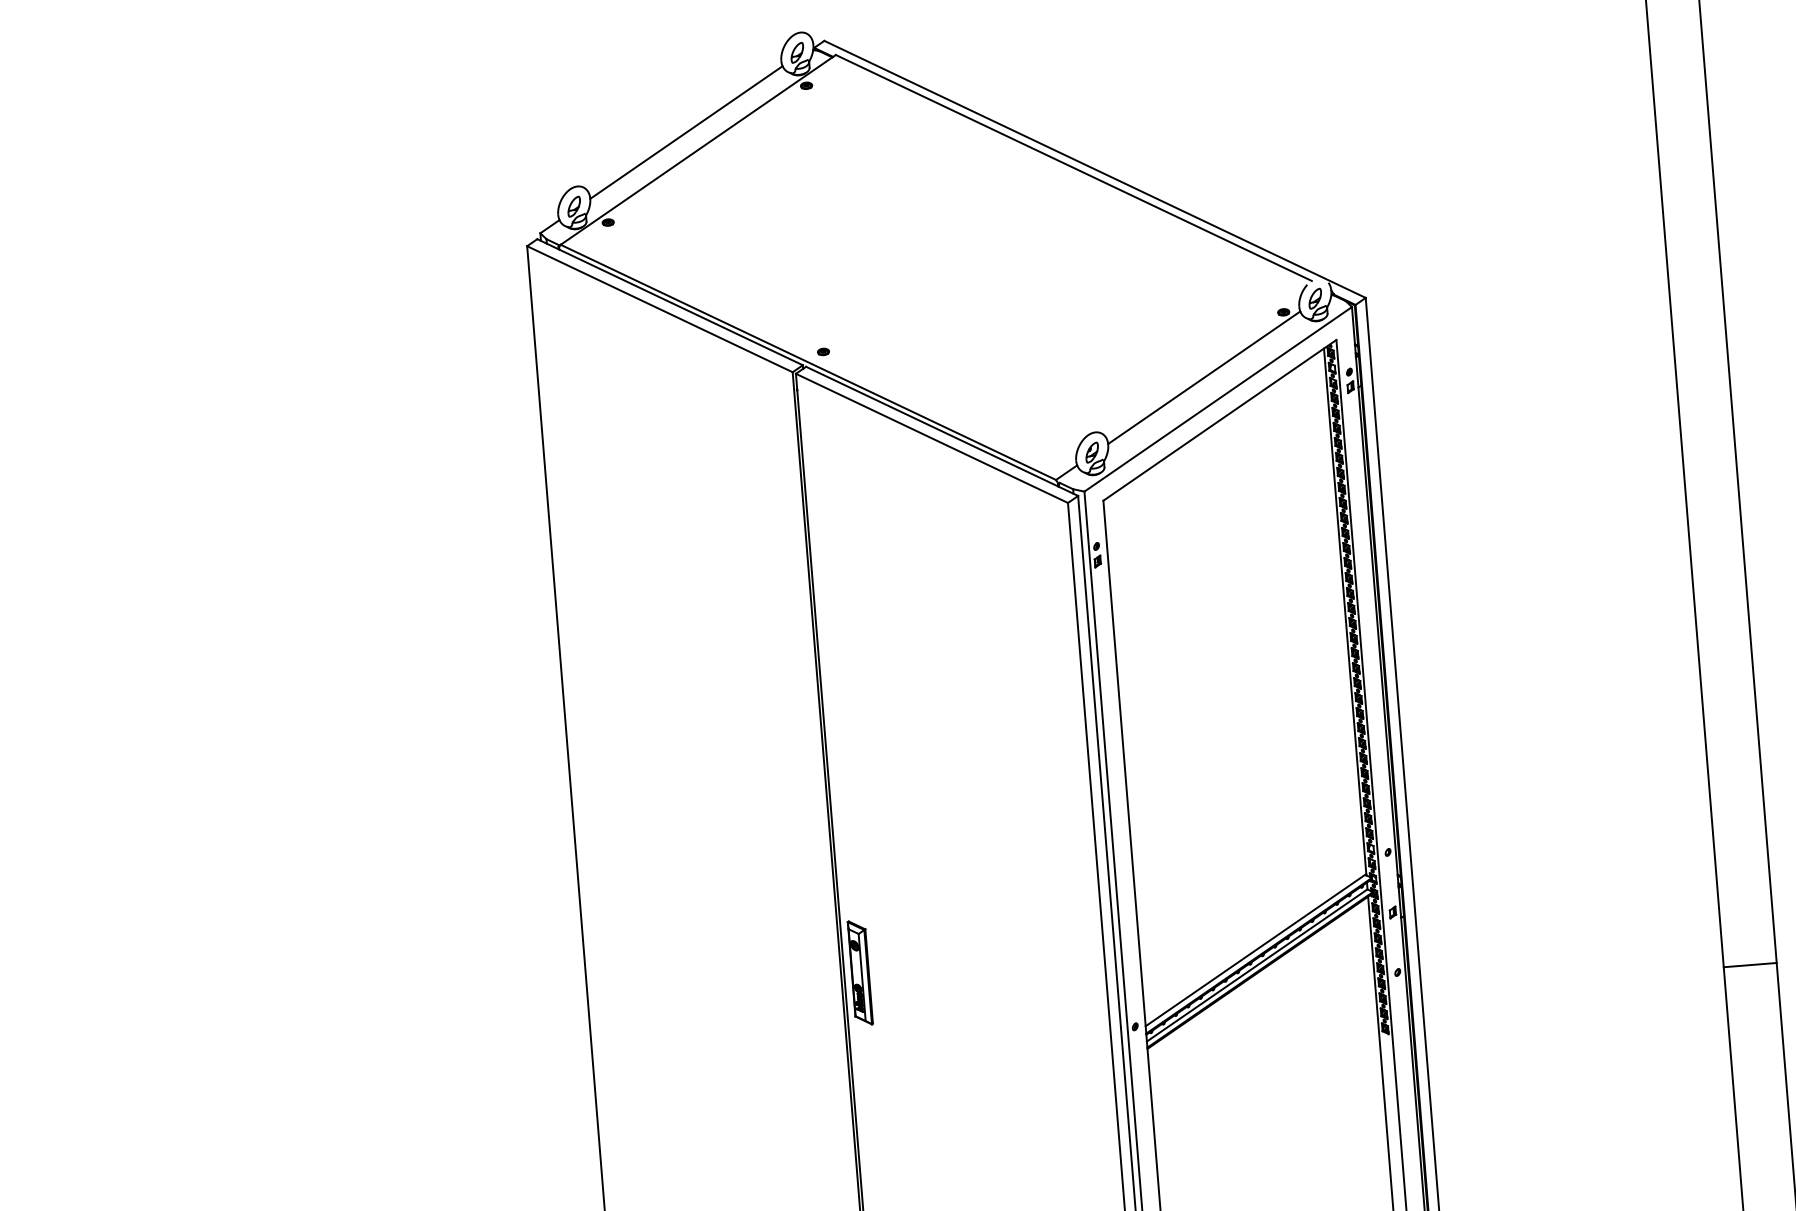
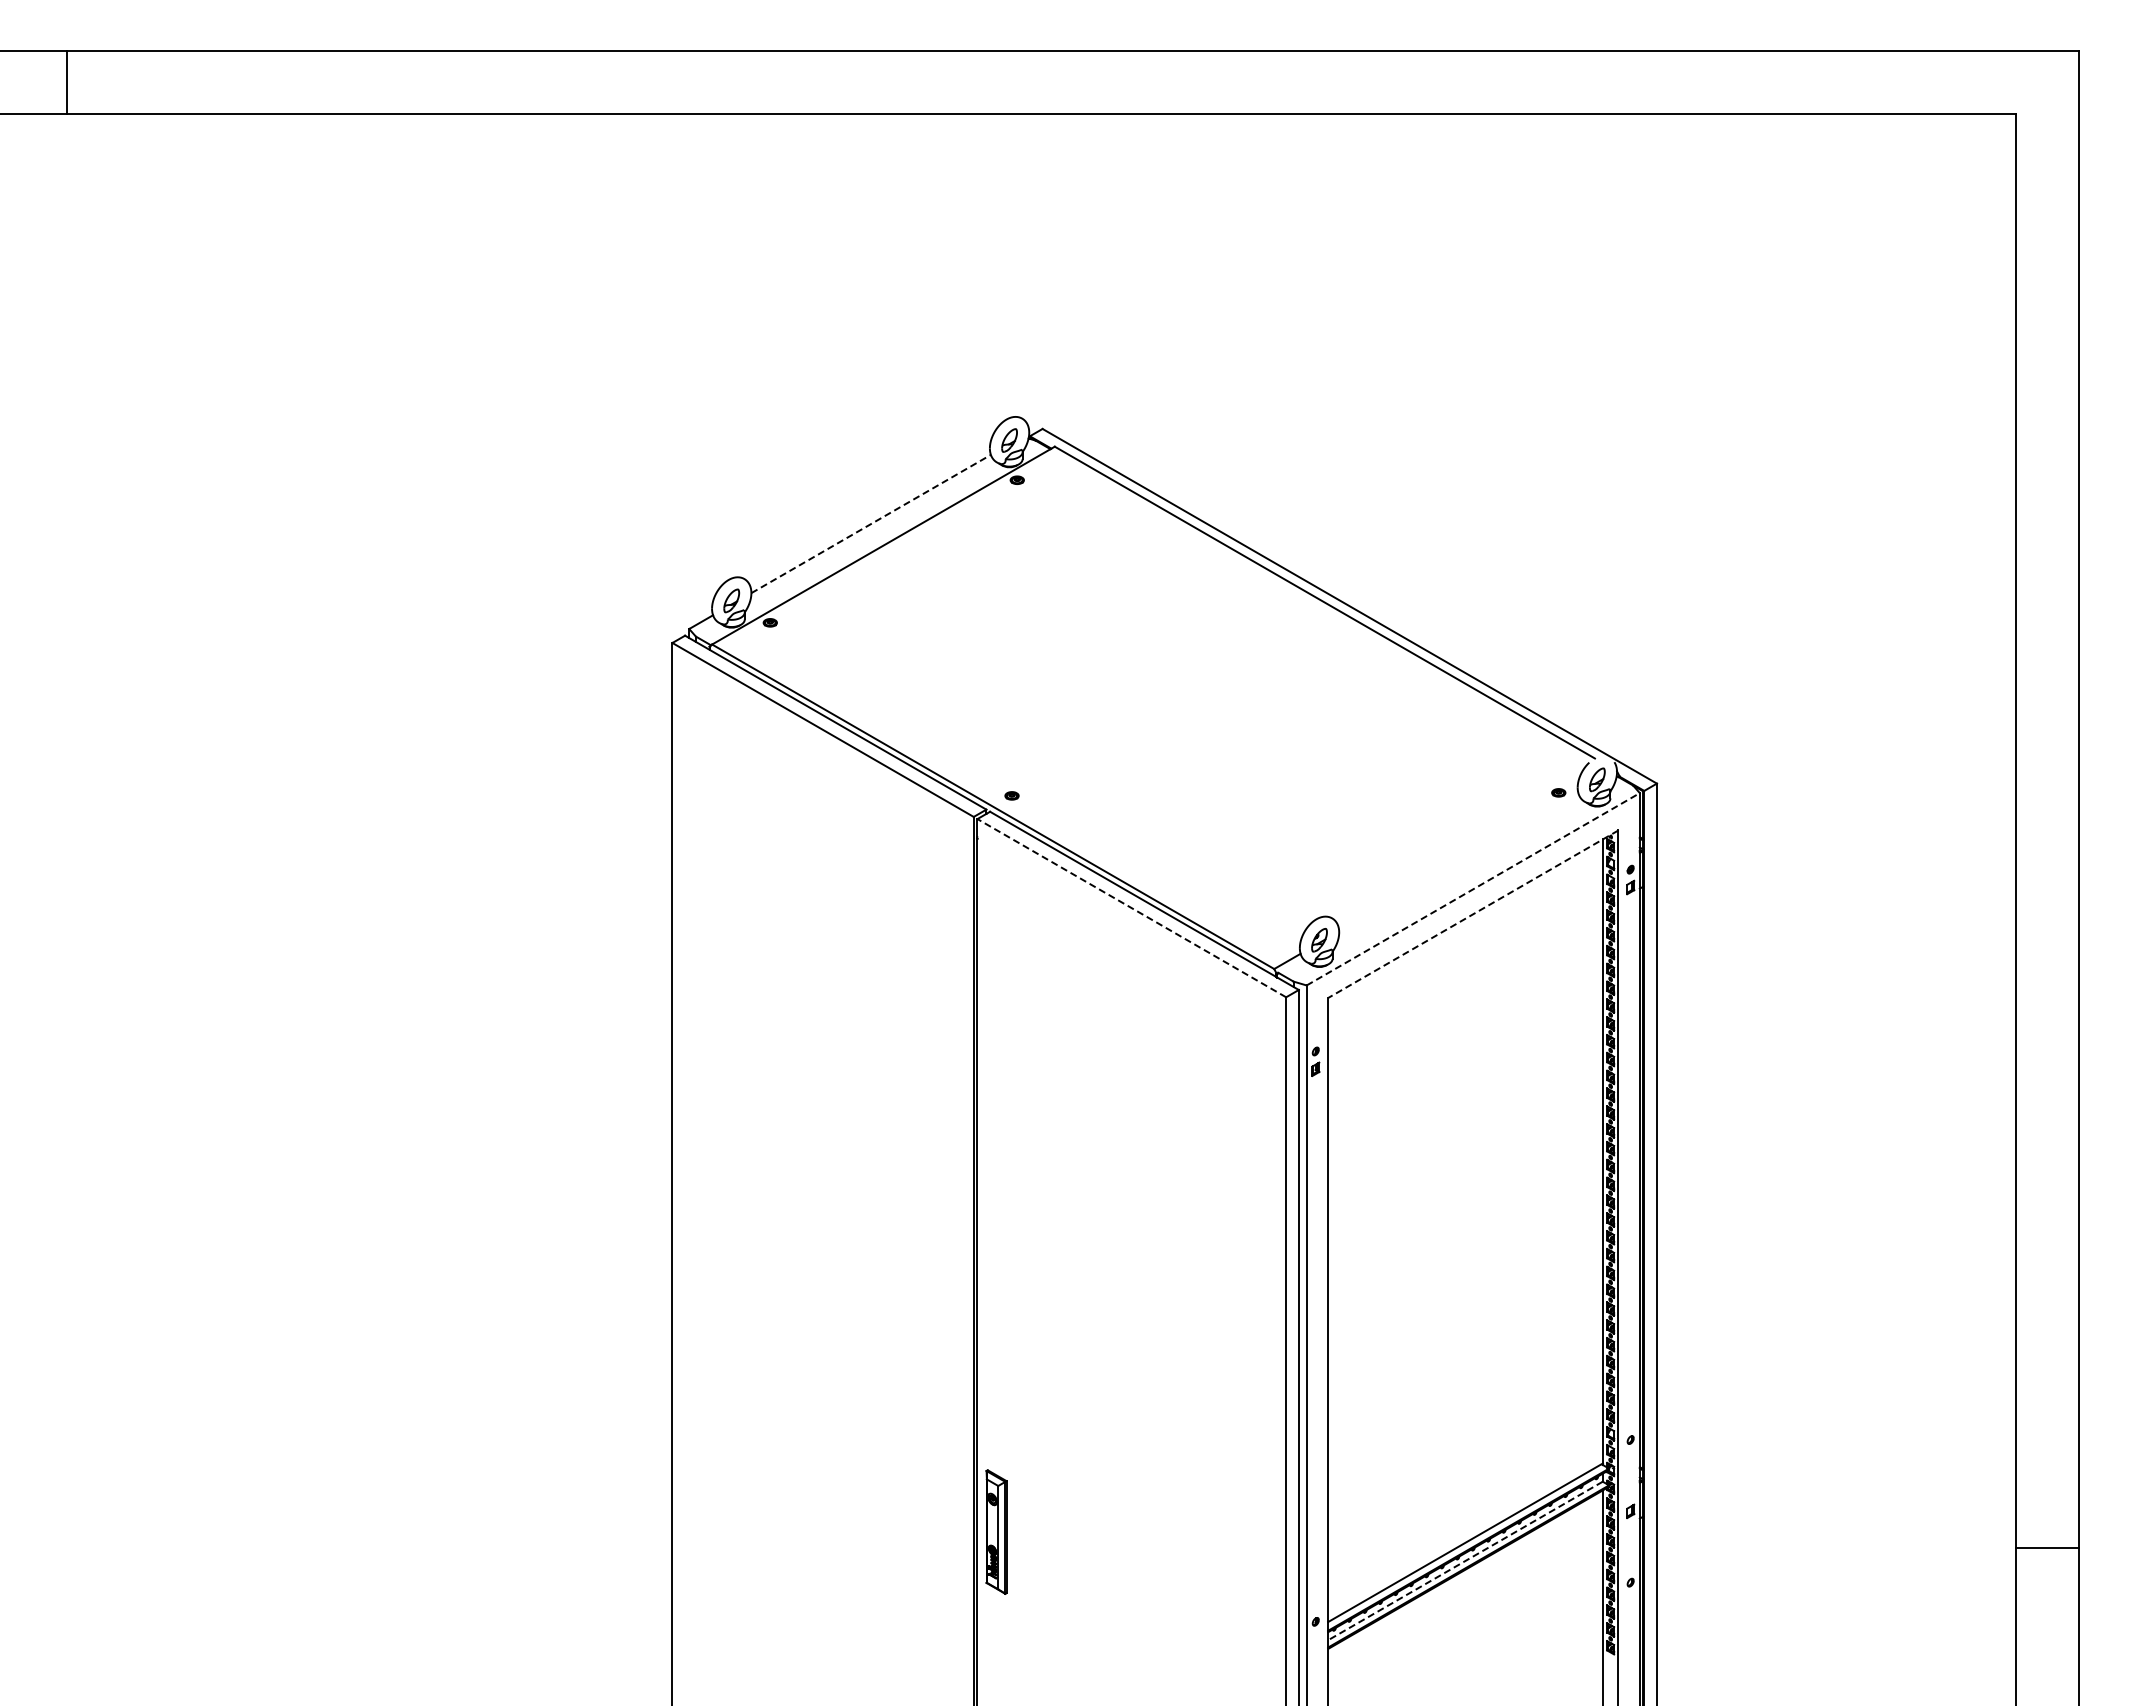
line: (686, 132) -> (871, 523), solid -> dashed
line: (1203, 377) -> (1458, 862), removed
line: (1218, 399) -> (1473, 889), solid -> dashed
line: (1220, 420) -> (1473, 914), solid -> dashed
line: (931, 437) -> (1131, 907), solid -> dashed
line: (1257, 965) -> (1465, 1560), solid -> dashed
line: (1749, 965) -> (2046, 1548), moved

